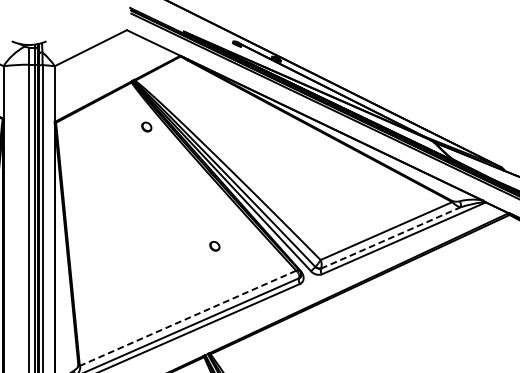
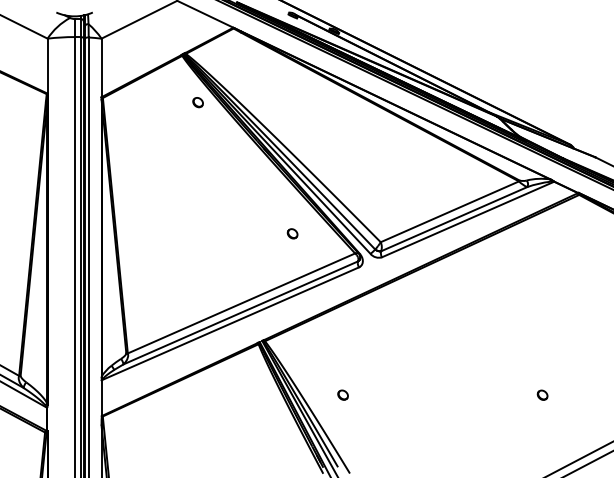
line: (390, 238) -> (454, 219), dashed -> solid
part: (214, 246) -> (292, 233), moved
line: (188, 318) -> (241, 303), dashed -> solid

